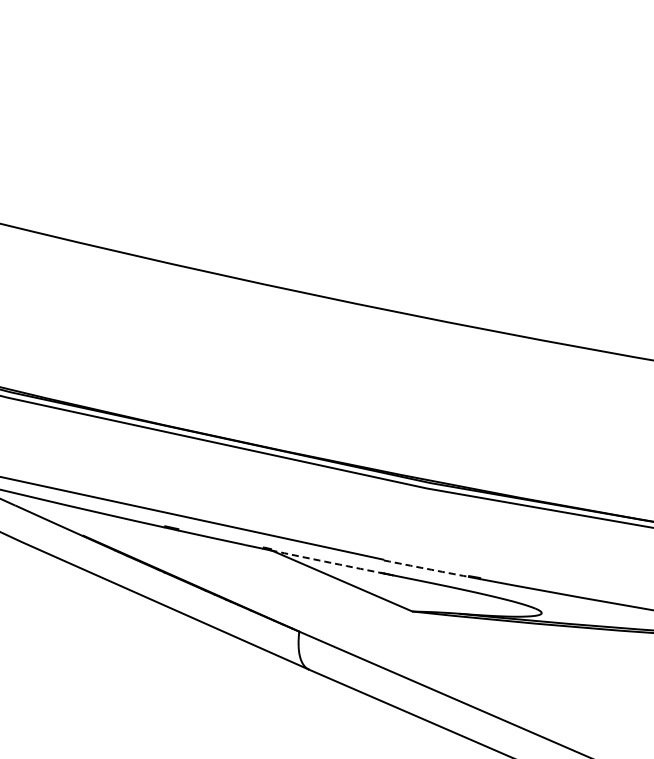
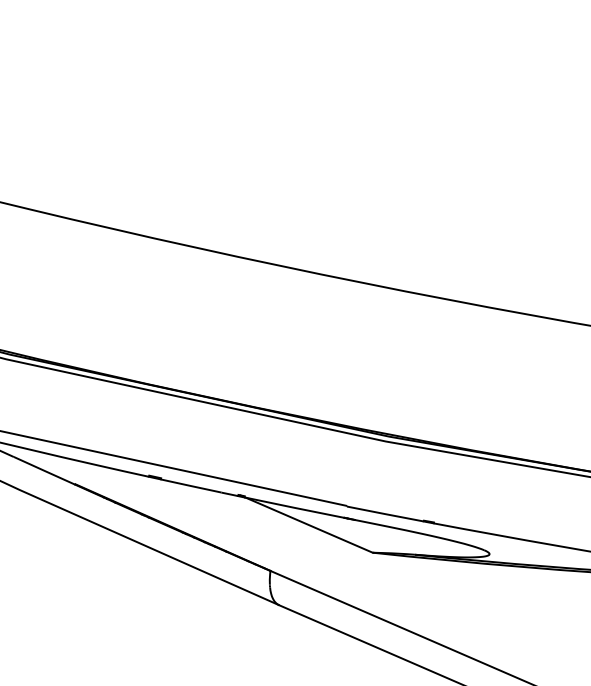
arc: (325, 561) -> (294, 507), dashed -> solid
arc: (426, 568) -> (385, 513), dashed -> solid

